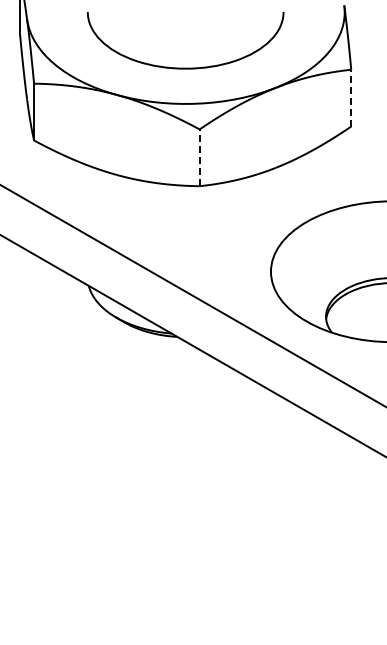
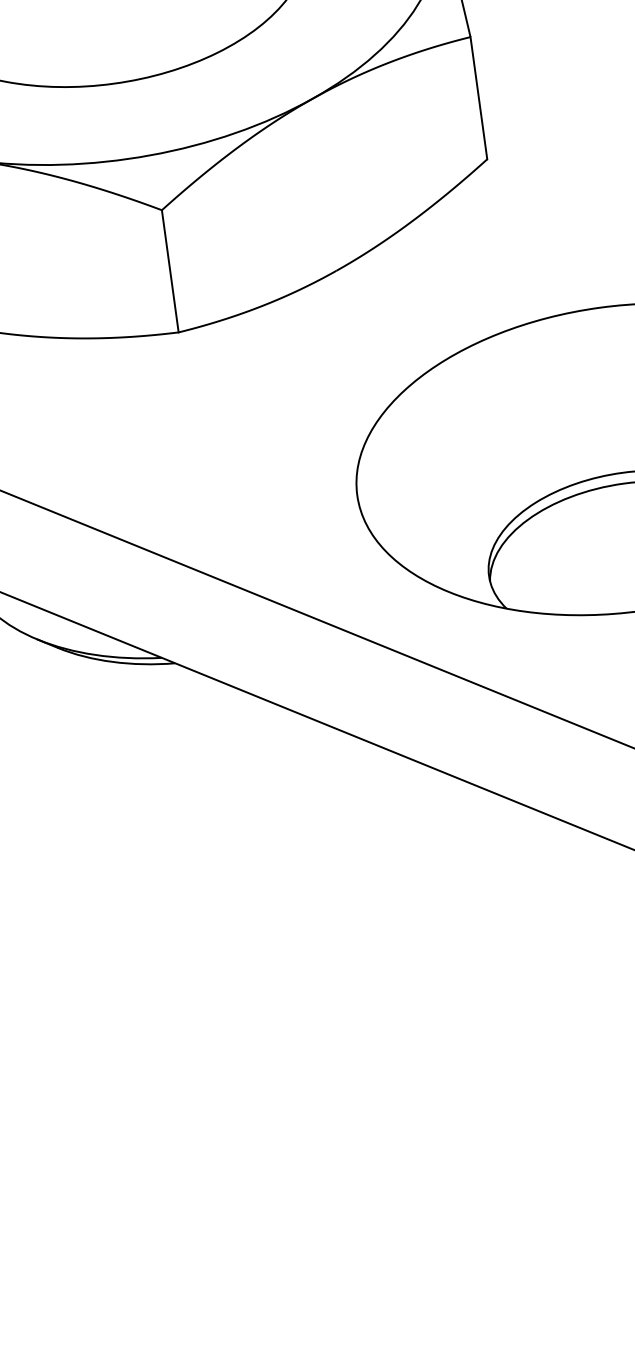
line: (351, 97) -> (479, 96), dashed -> solid
line: (199, 157) -> (169, 270), dashed -> solid

